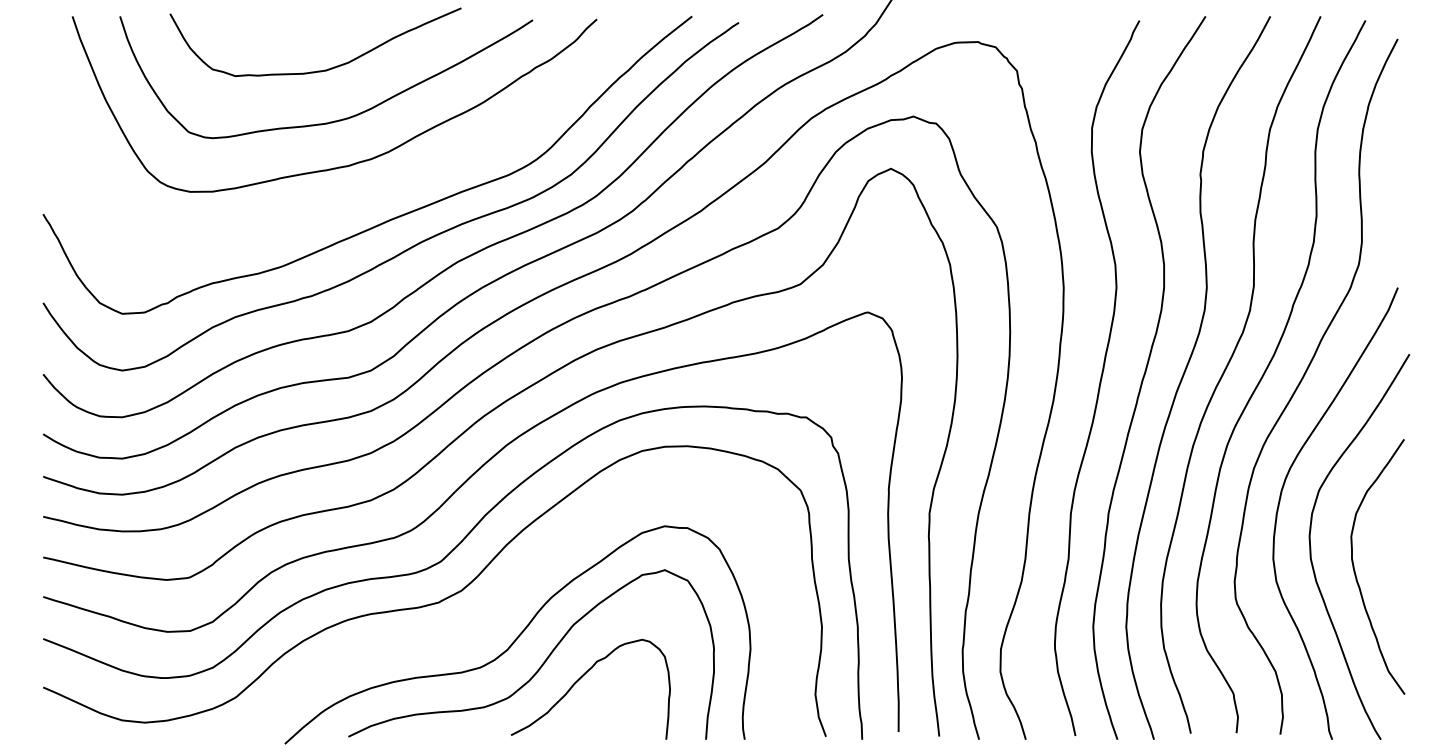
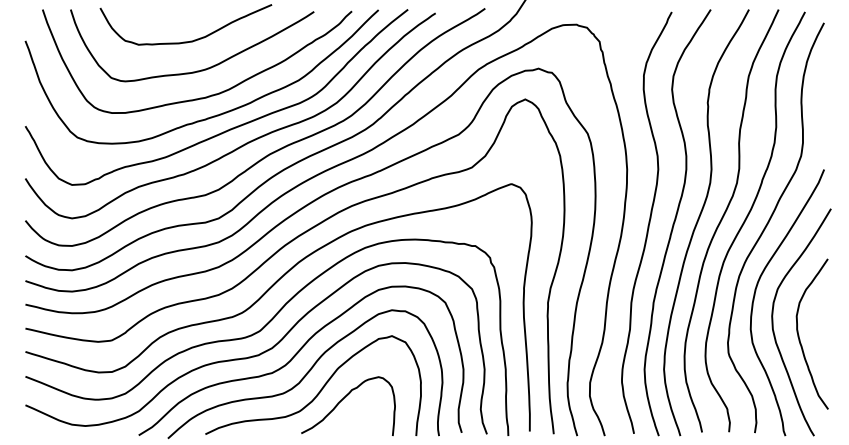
curve: (362, 196) -> (213, 115), added
curve: (502, 603) -> (296, 355), added

